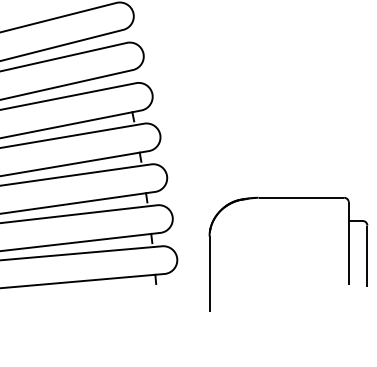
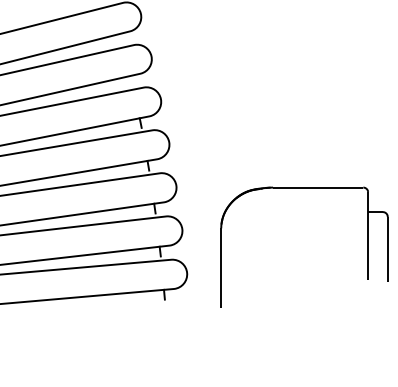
part: (288, 198) -> (304, 188), moved

